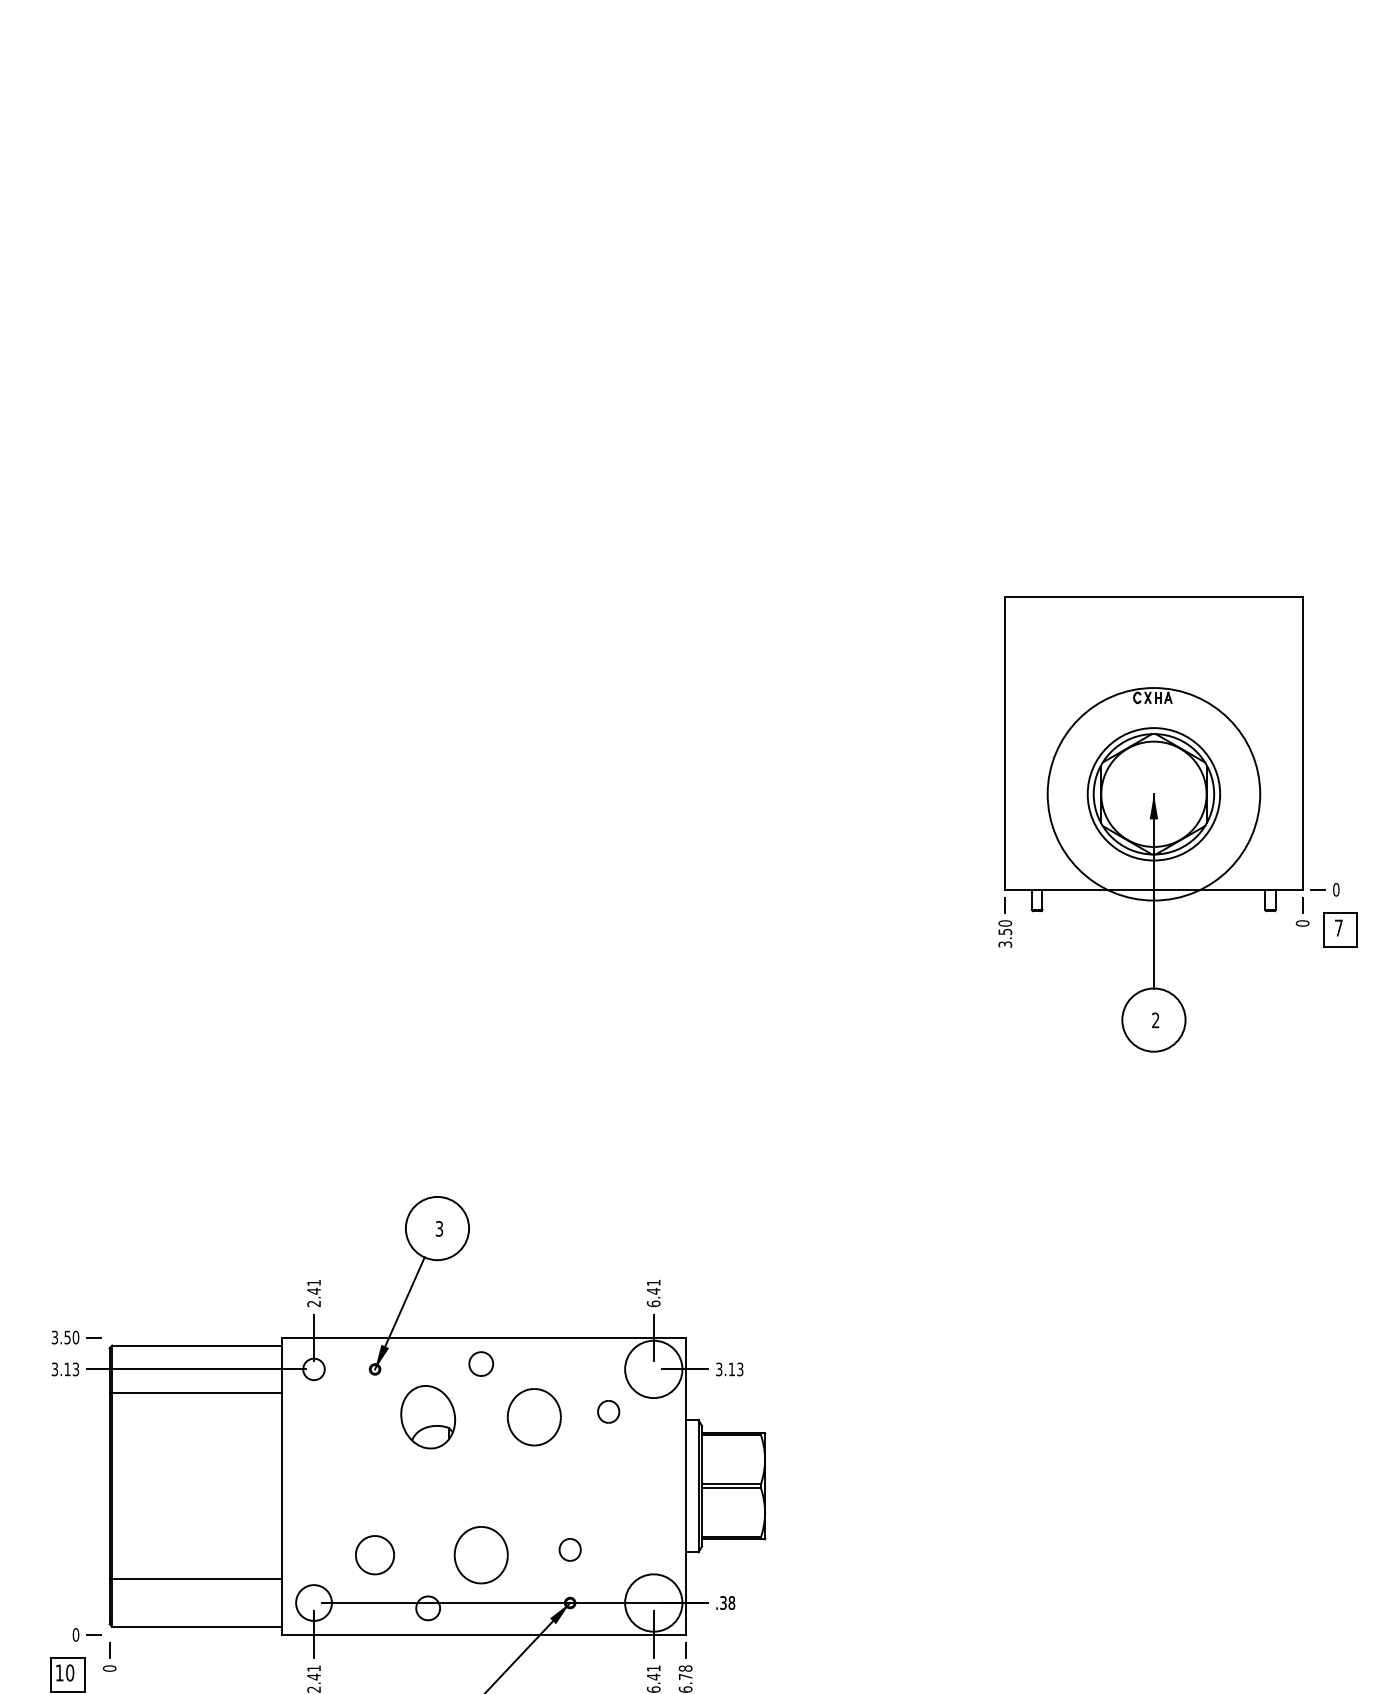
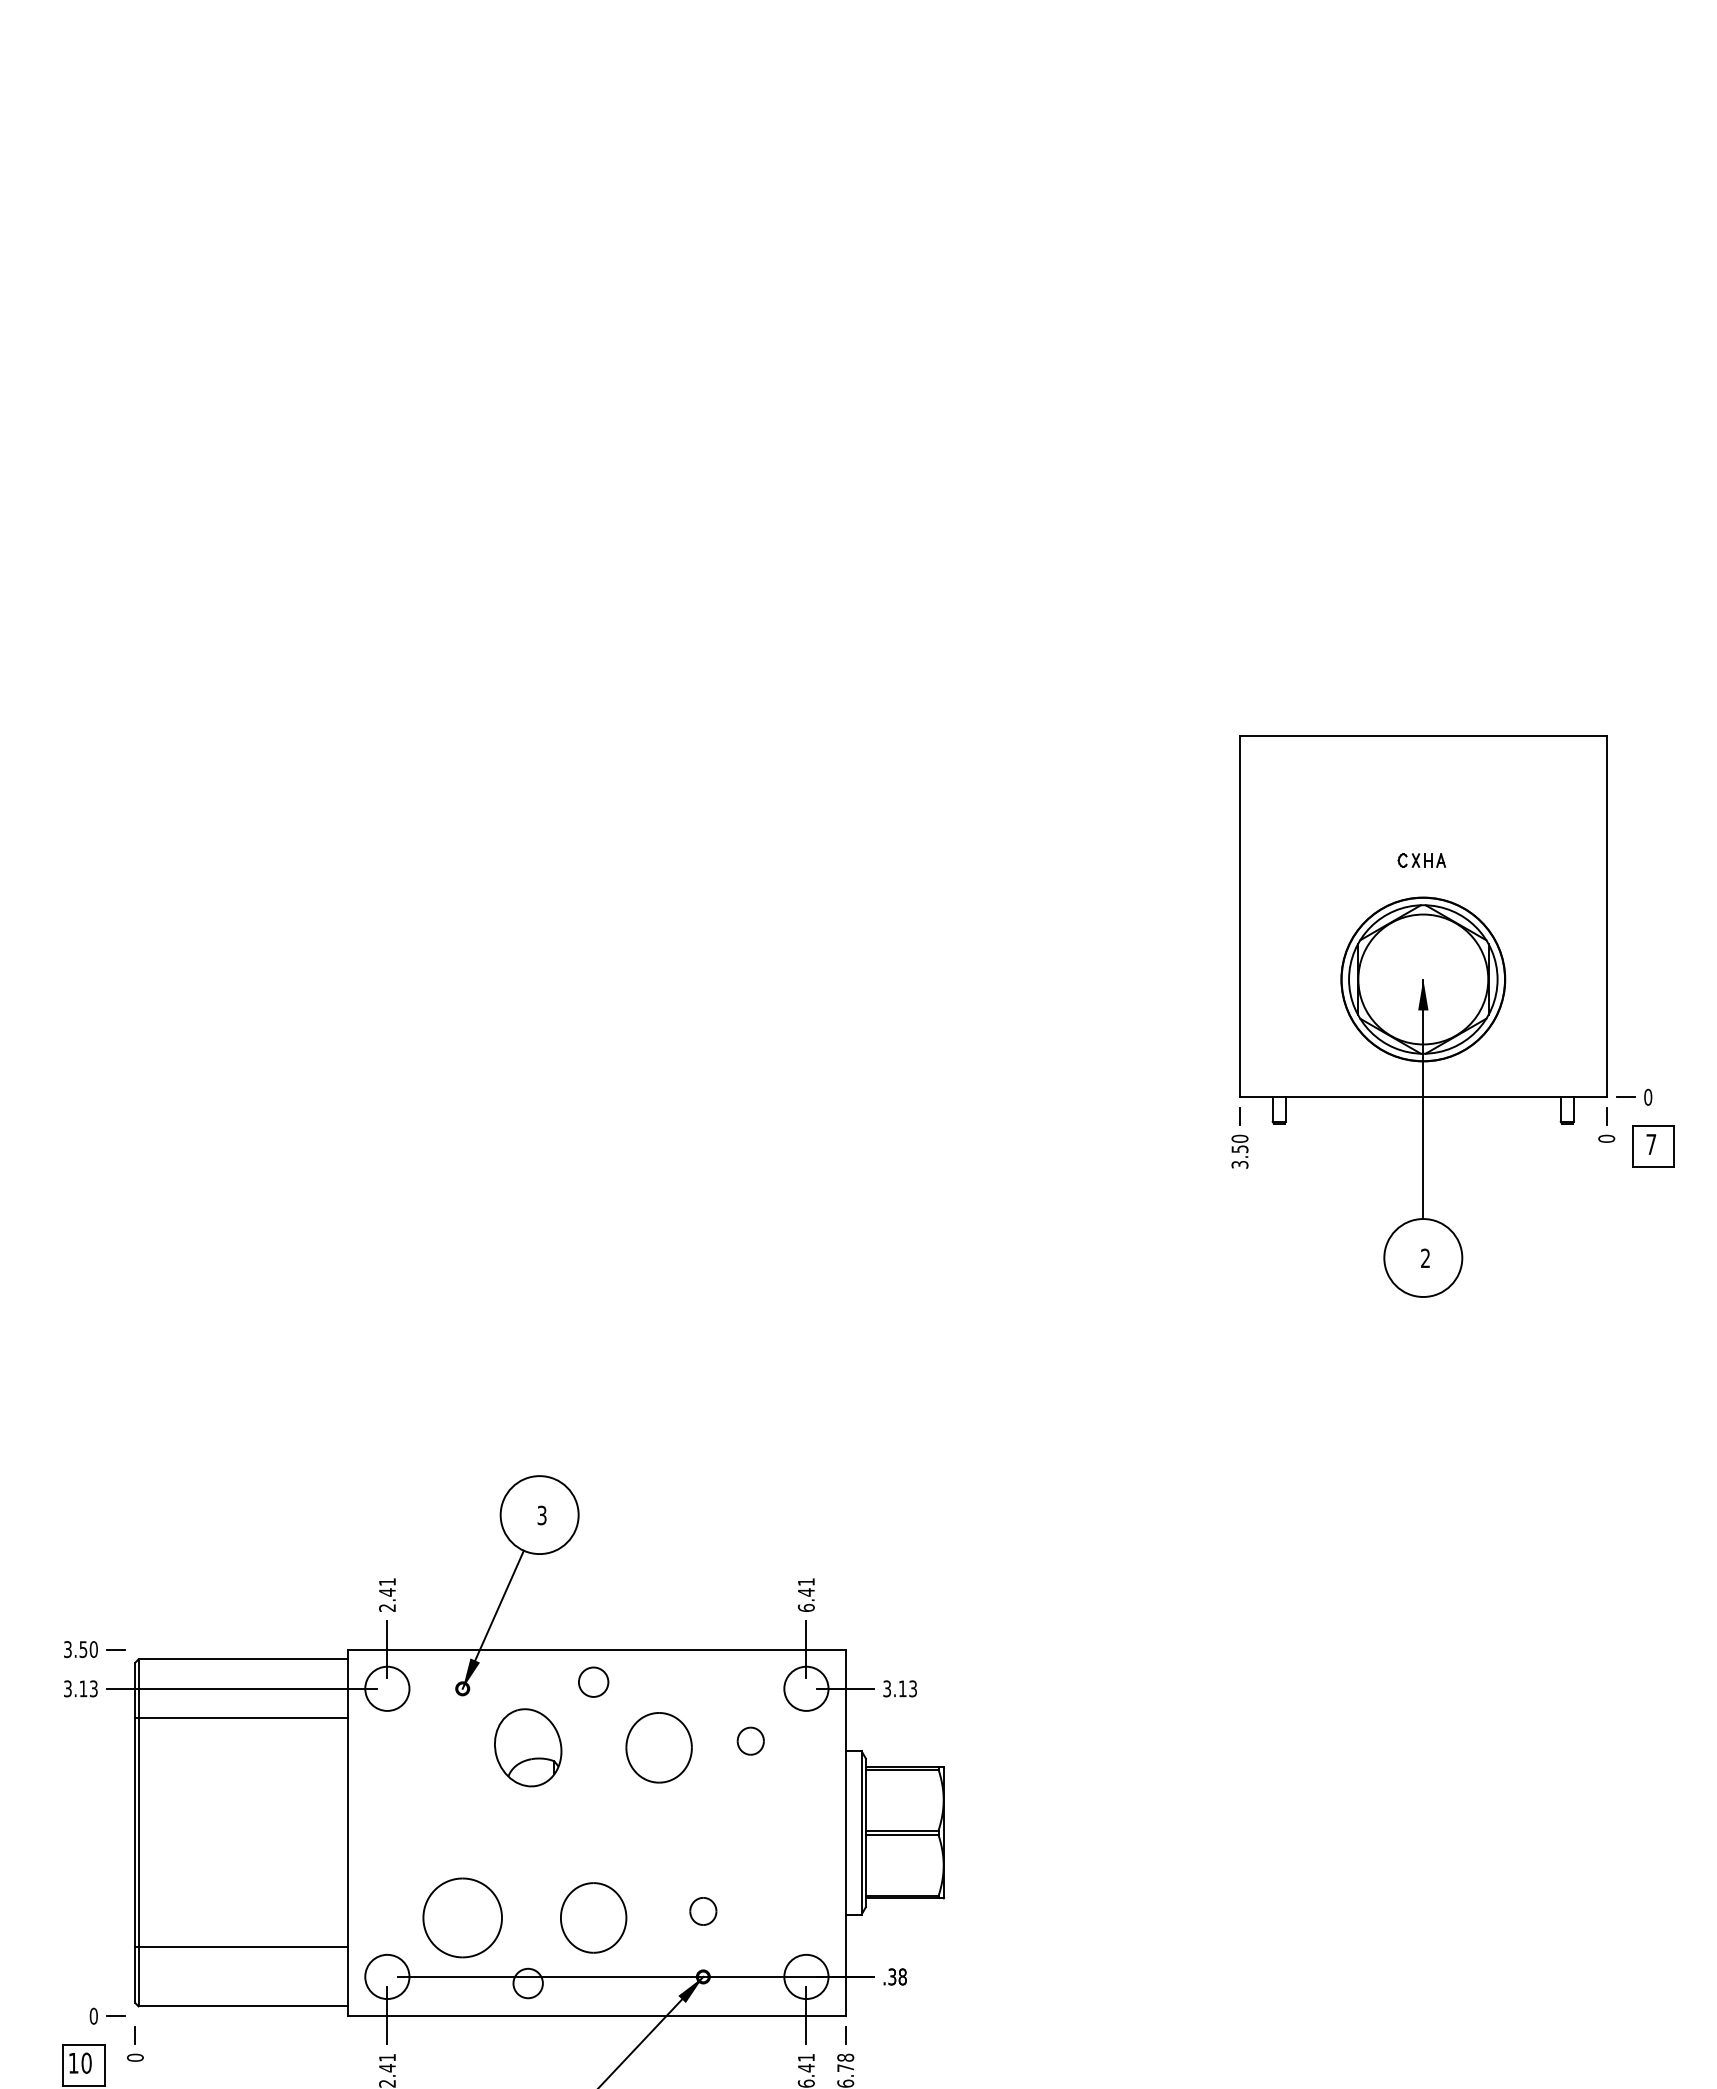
circle: (1154, 794) -> (1423, 979), size x0.62
circle: (314, 1369) -> (387, 1688), size x1.67
circle: (653, 1369) -> (806, 1688), size x0.62
part: (374, 1554) -> (462, 1917), size x1.67
circle: (653, 1602) -> (806, 1976), size x0.62

